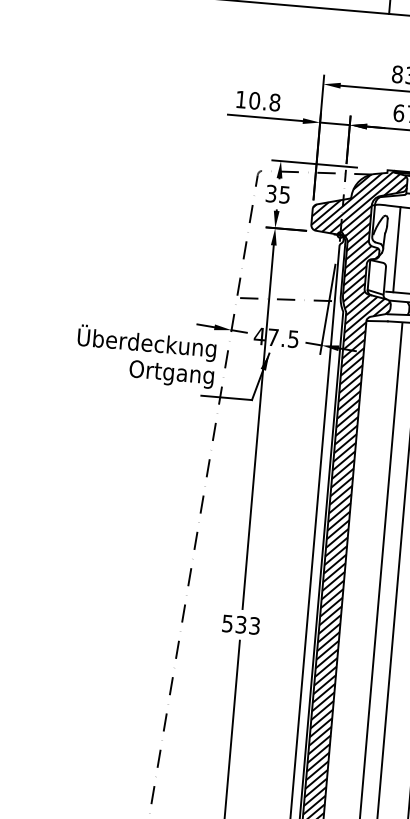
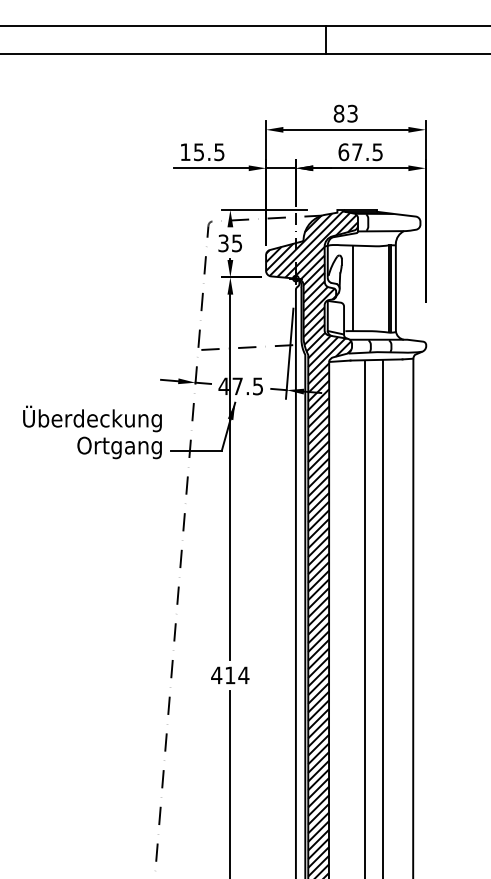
text: (264, 101) -> (208, 152), 10.8 -> 15.5
text: (145, 356) -> (92, 432), moved
text: (241, 624) -> (230, 675), 533 -> 414

